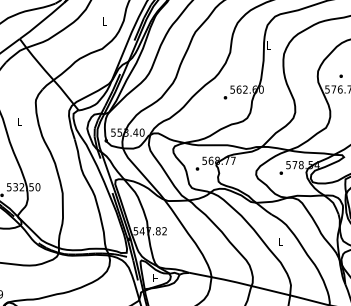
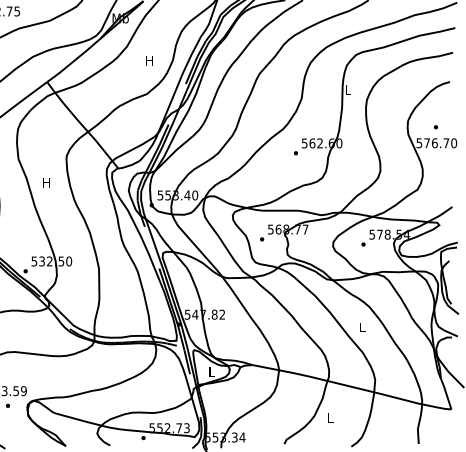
text: (104, 21) -> (149, 60), L -> H
text: (19, 121) -> (46, 182), L -> H
text: (155, 278) -> (211, 371), H -> L

